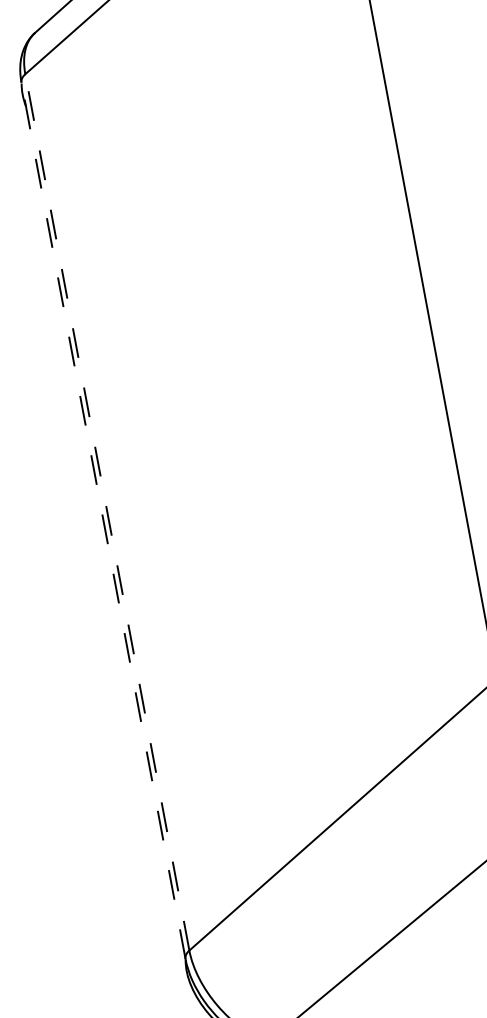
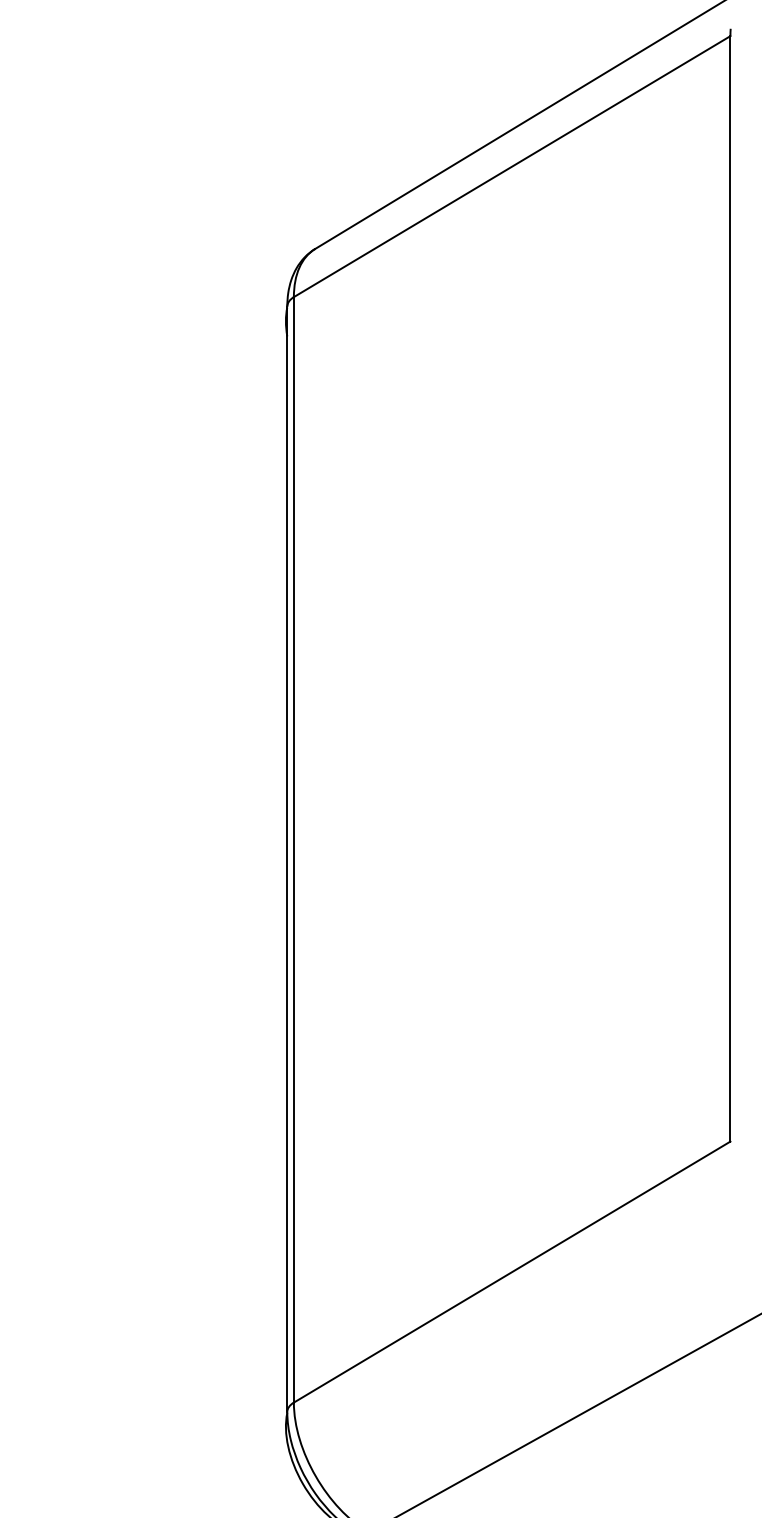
line: (106, 512) -> (293, 849), dashed -> solid
line: (103, 520) -> (287, 859), dashed -> solid

